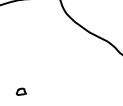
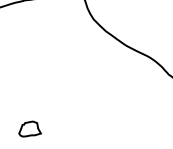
part: (20, 91) -> (29, 128), size x1.67

